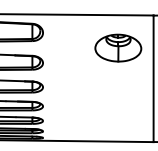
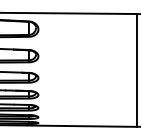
part: (118, 47) -> (105, 42), removed

